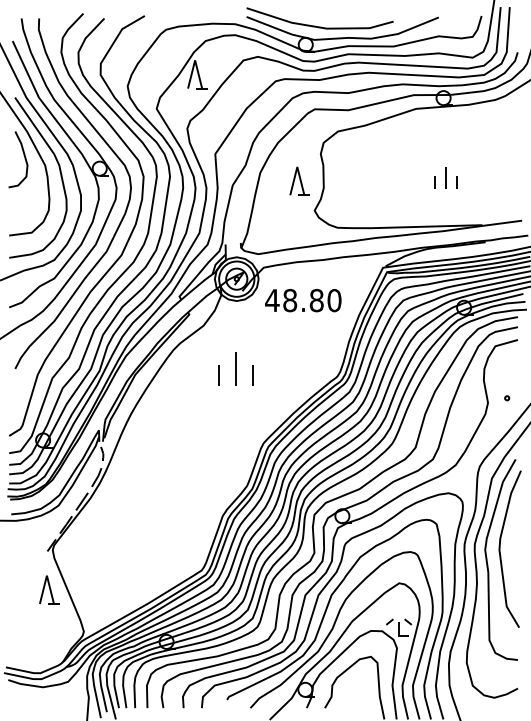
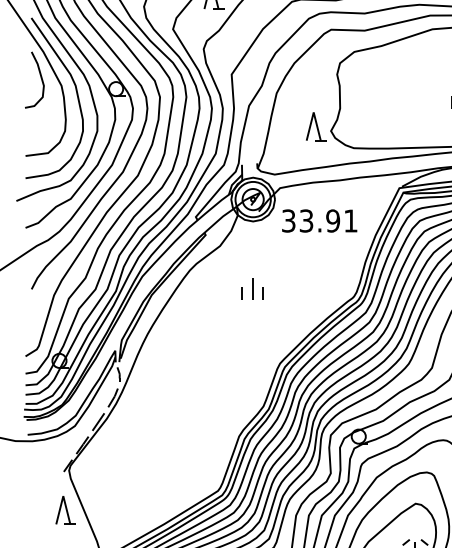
part: (299, 180) -> (315, 125), moved
text: (303, 300) -> (319, 220), 48.80 -> 33.91
part: (236, 368) -> (252, 288), size x0.62

